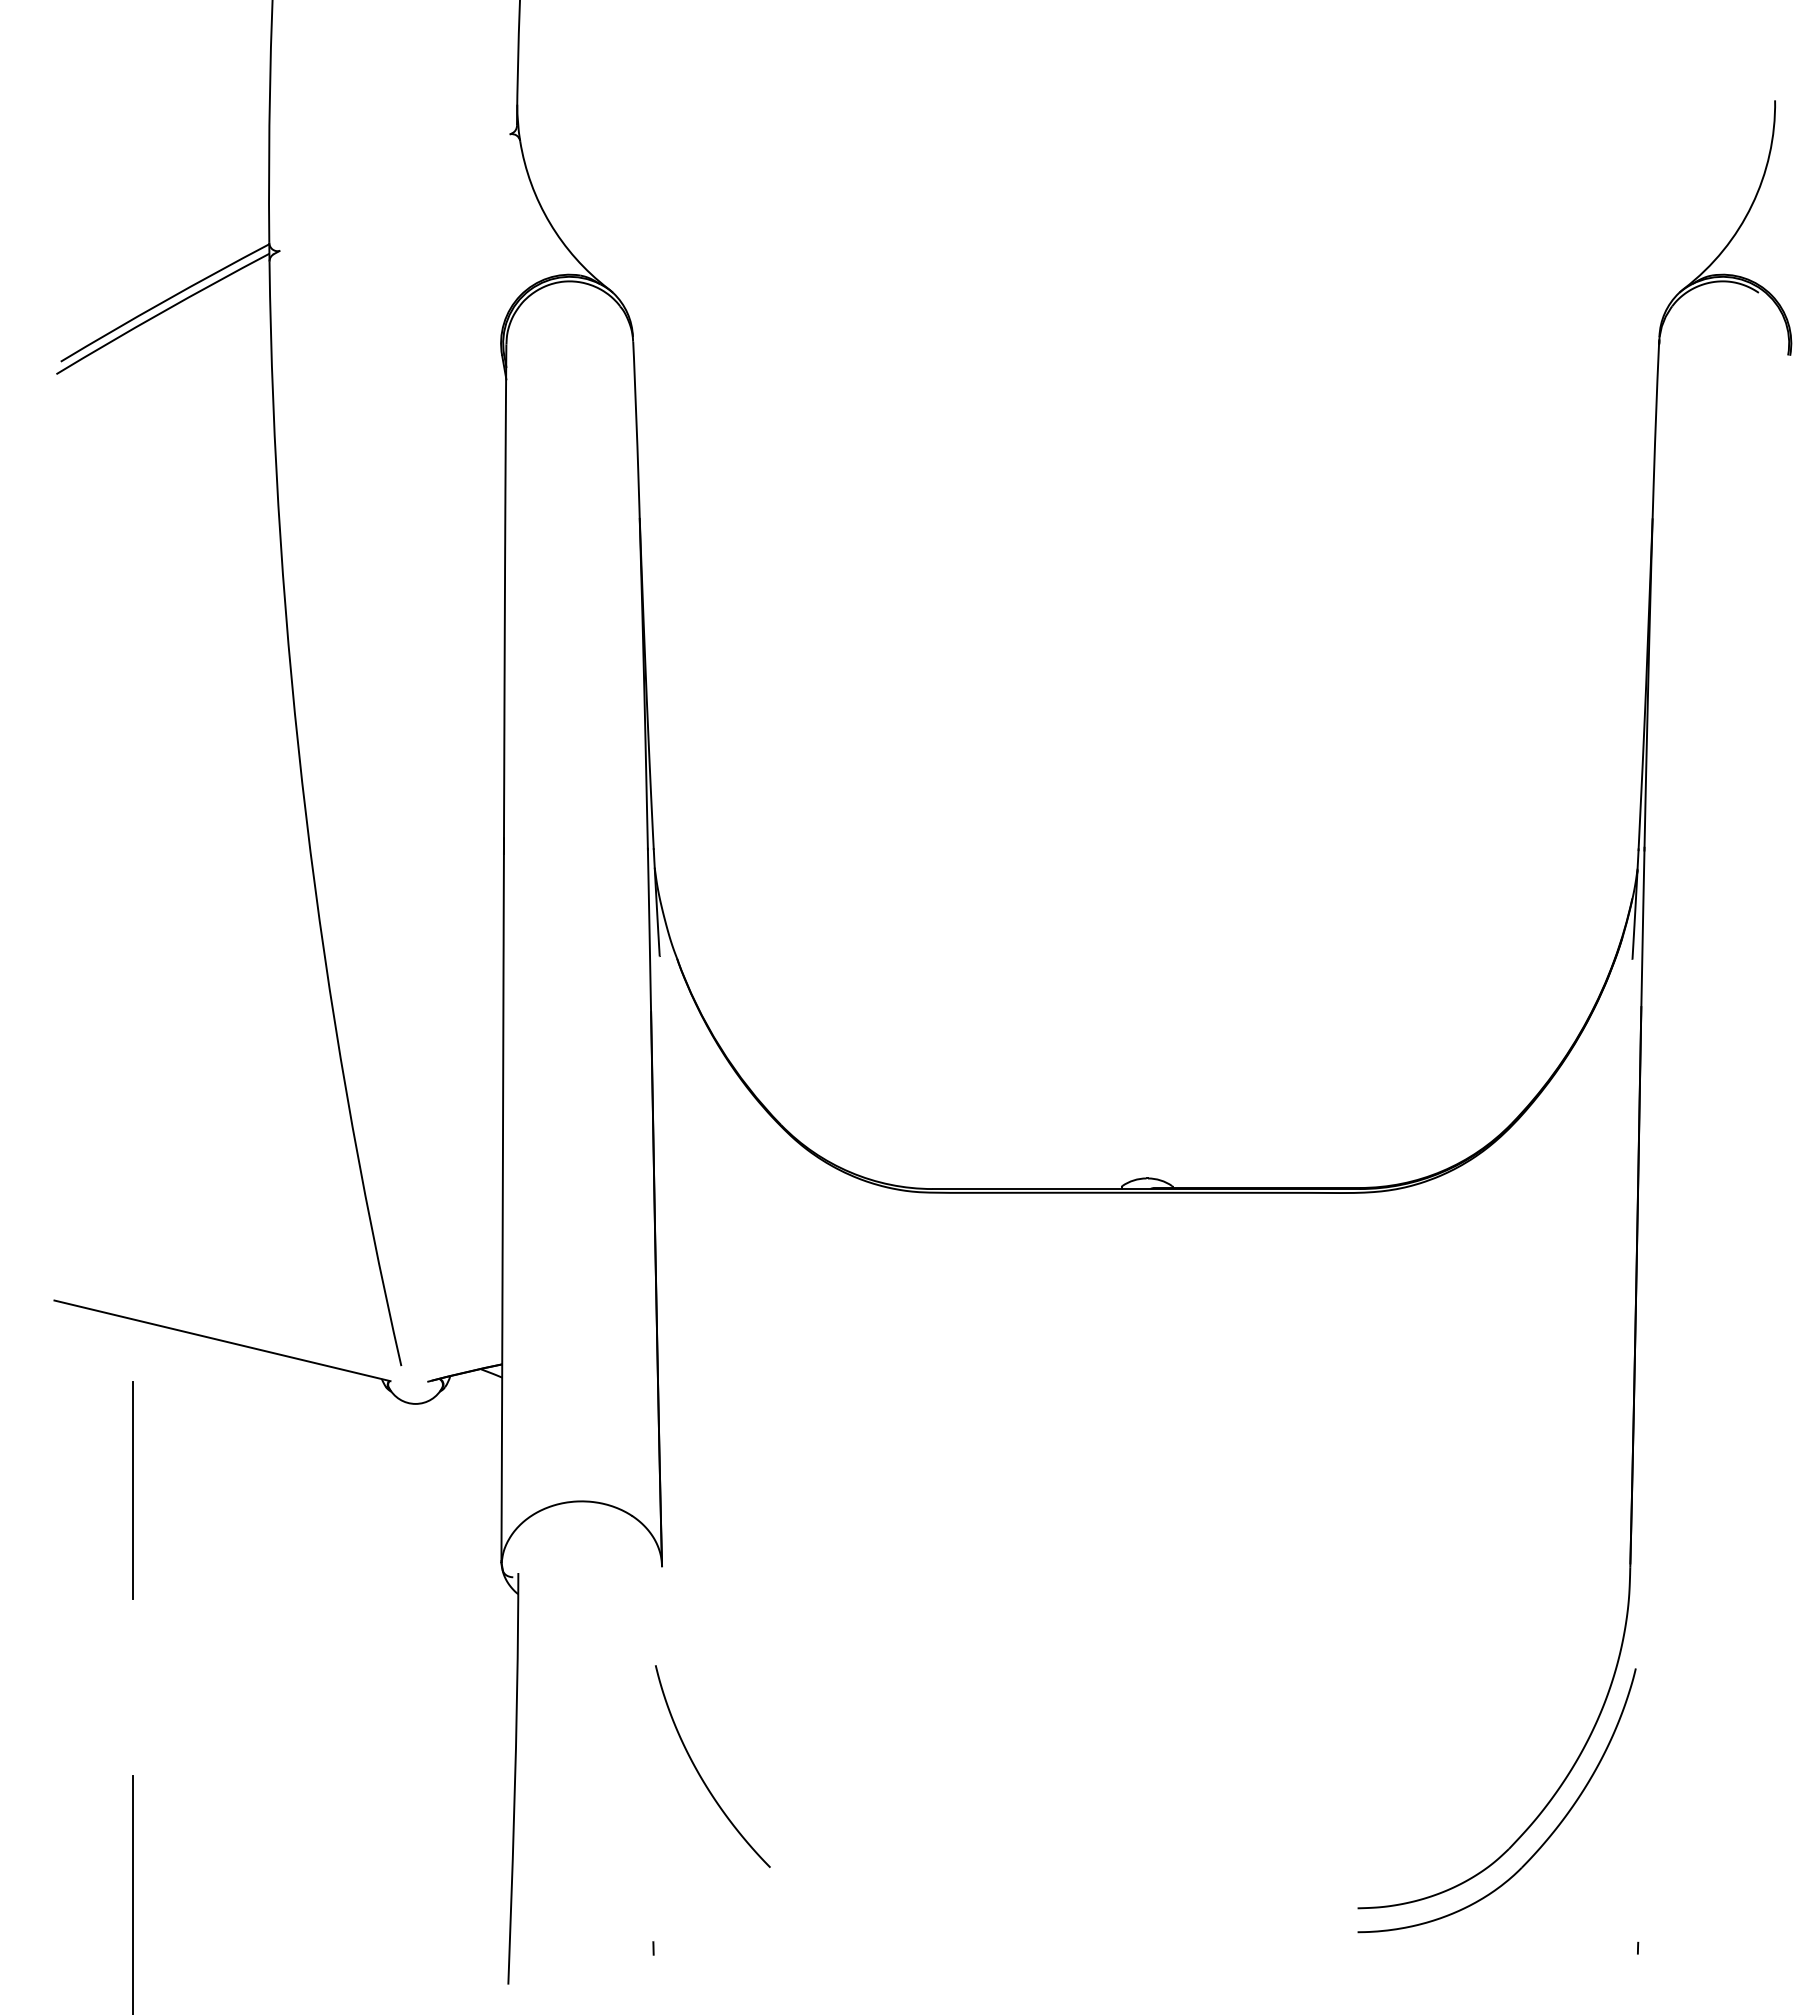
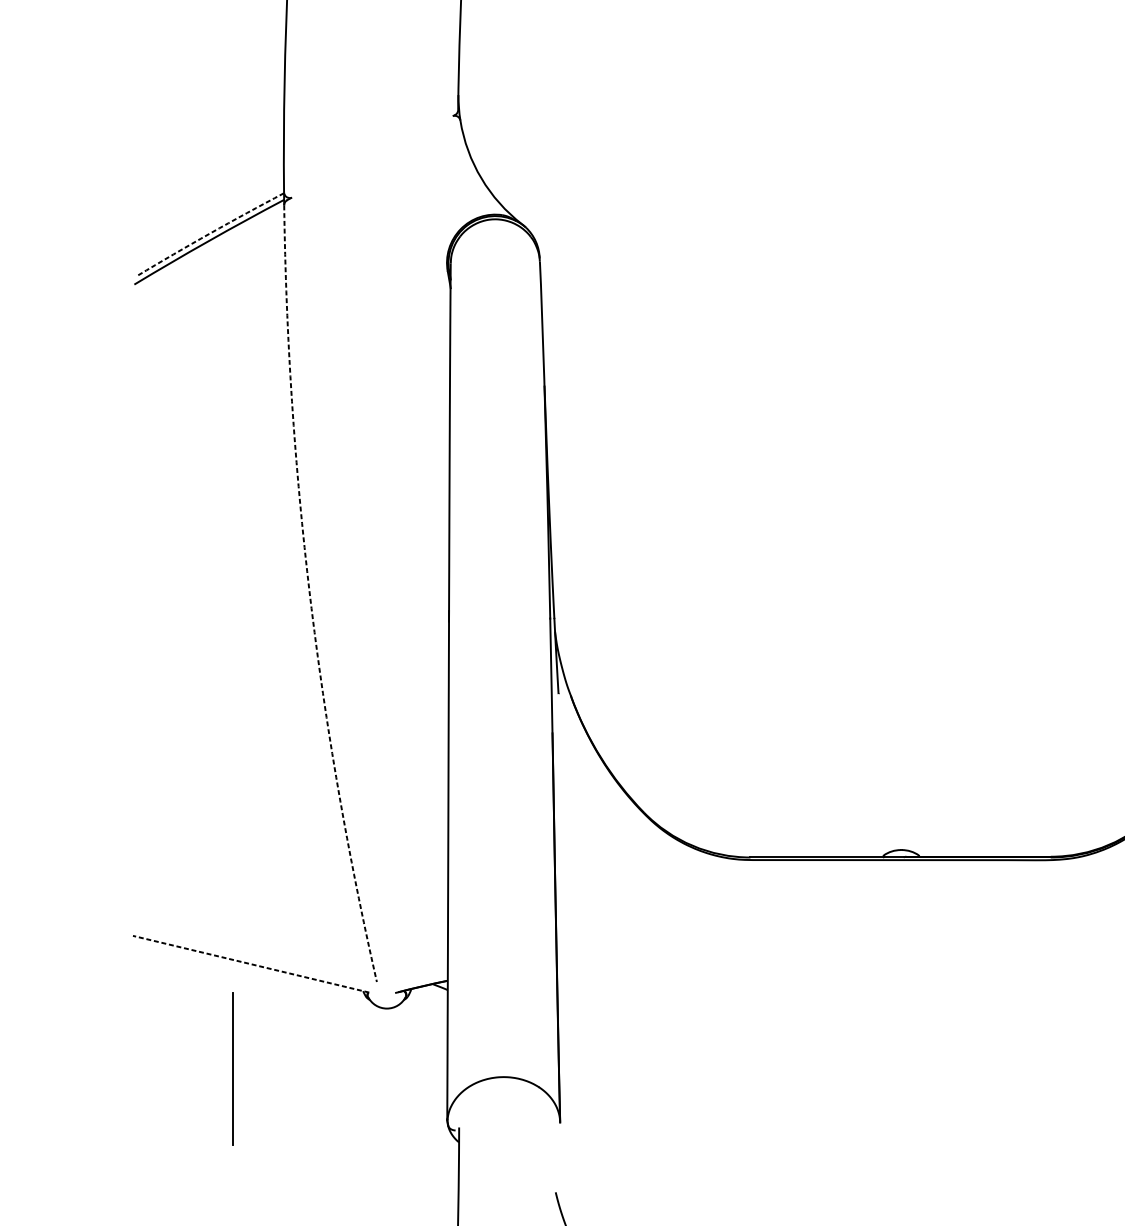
arc: (164, 301) -> (210, 233), solid -> dashed
arc: (306, 817) -> (310, 596), solid -> dashed
line: (222, 1340) -> (251, 963), solid -> dashed
line: (132, 1490) -> (232, 1069), moved

